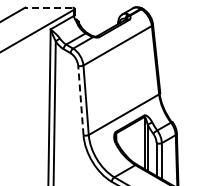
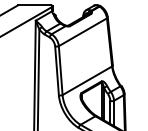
line: (48, 7) -> (34, 5), dashed -> solid
line: (80, 100) -> (56, 70), dashed -> solid

